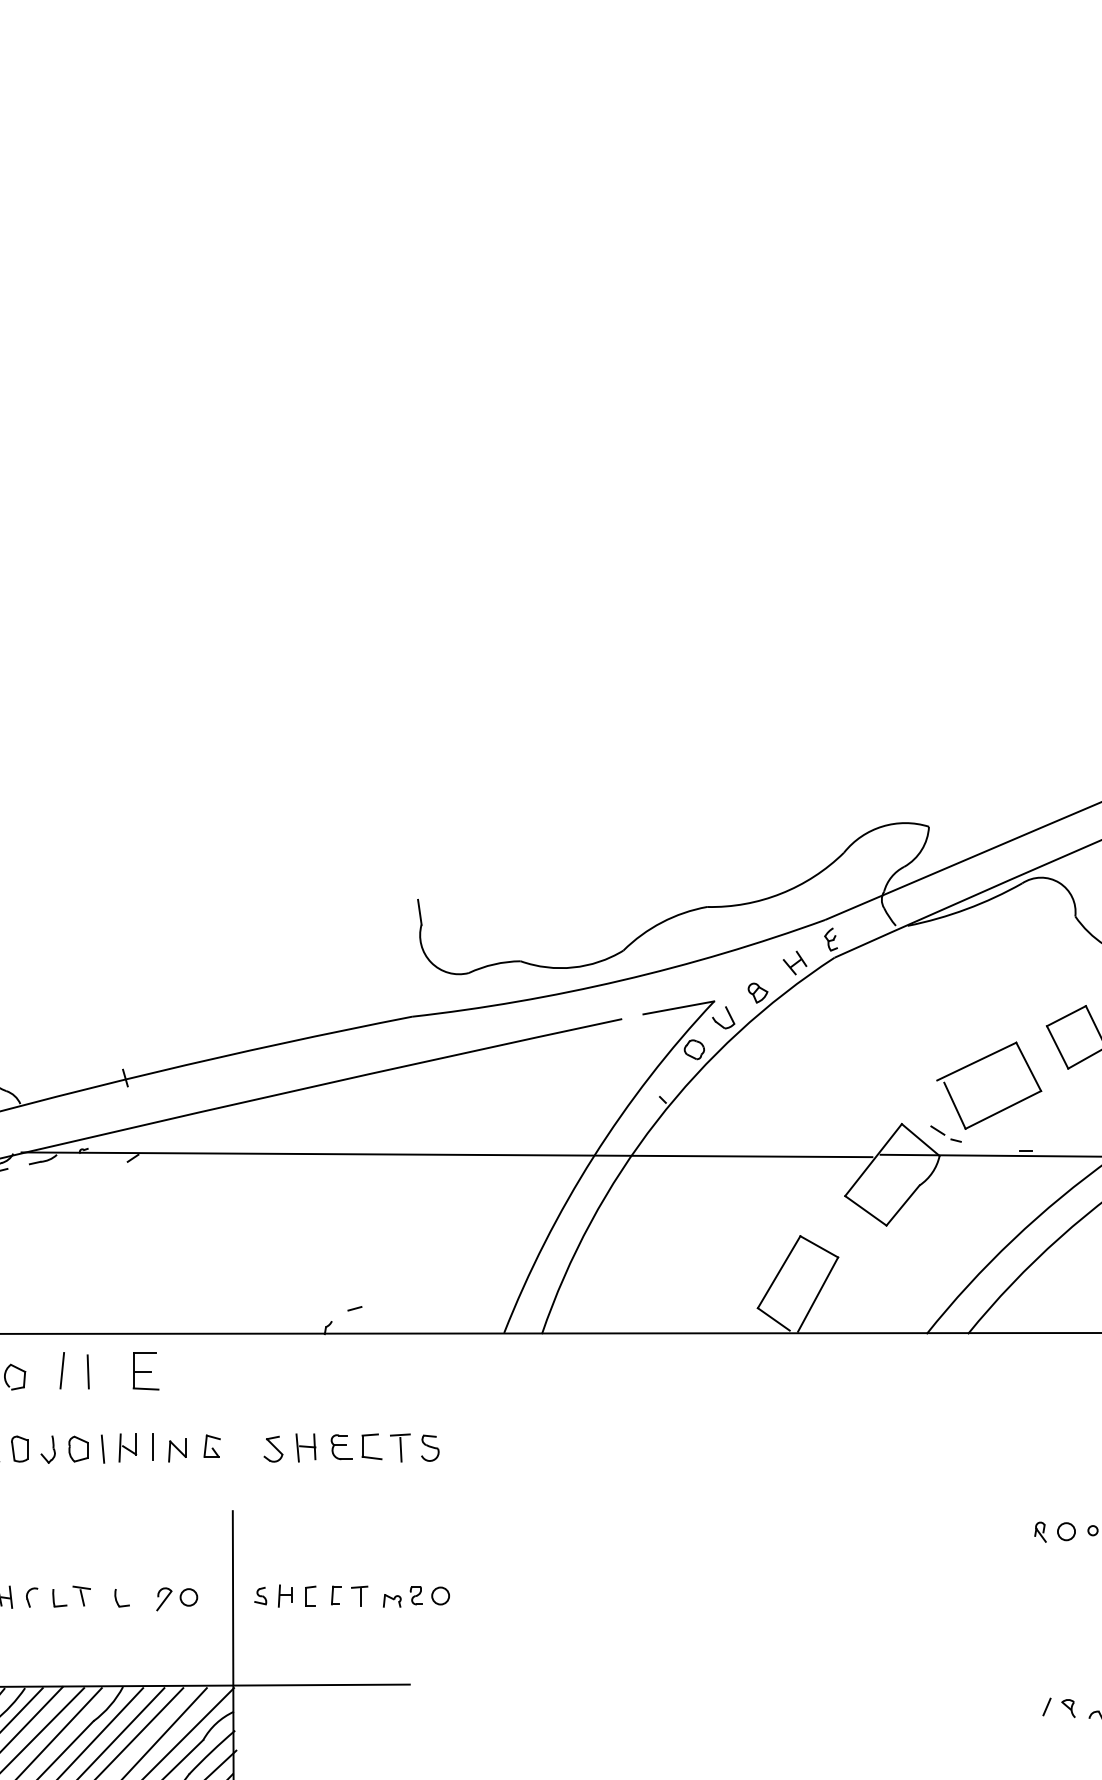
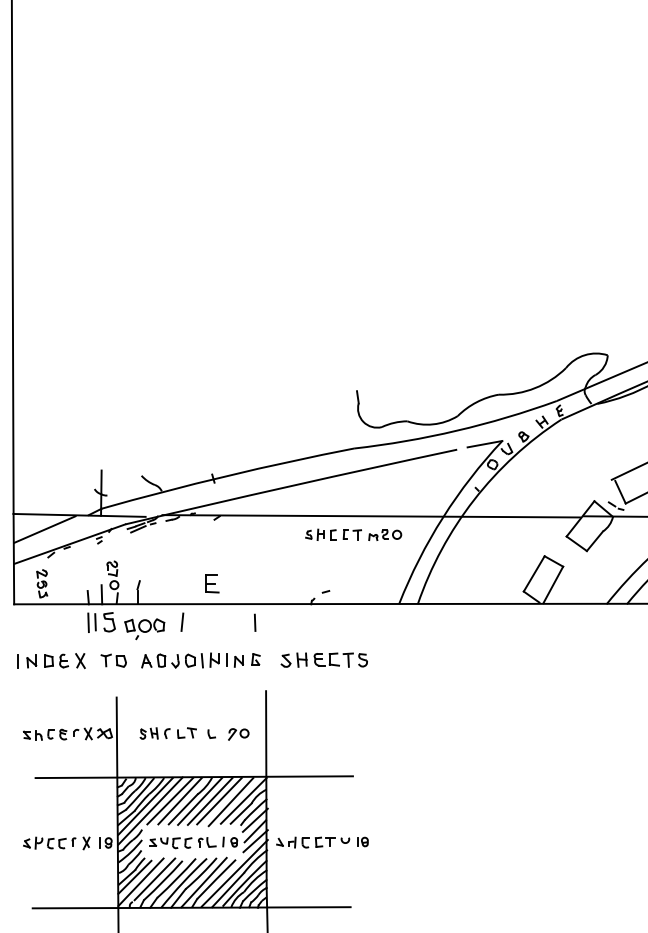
line: (88, 1371) -> (255, 622), moved
part: (146, 1371) -> (212, 583), moved
part: (351, 1595) -> (353, 534), moved

